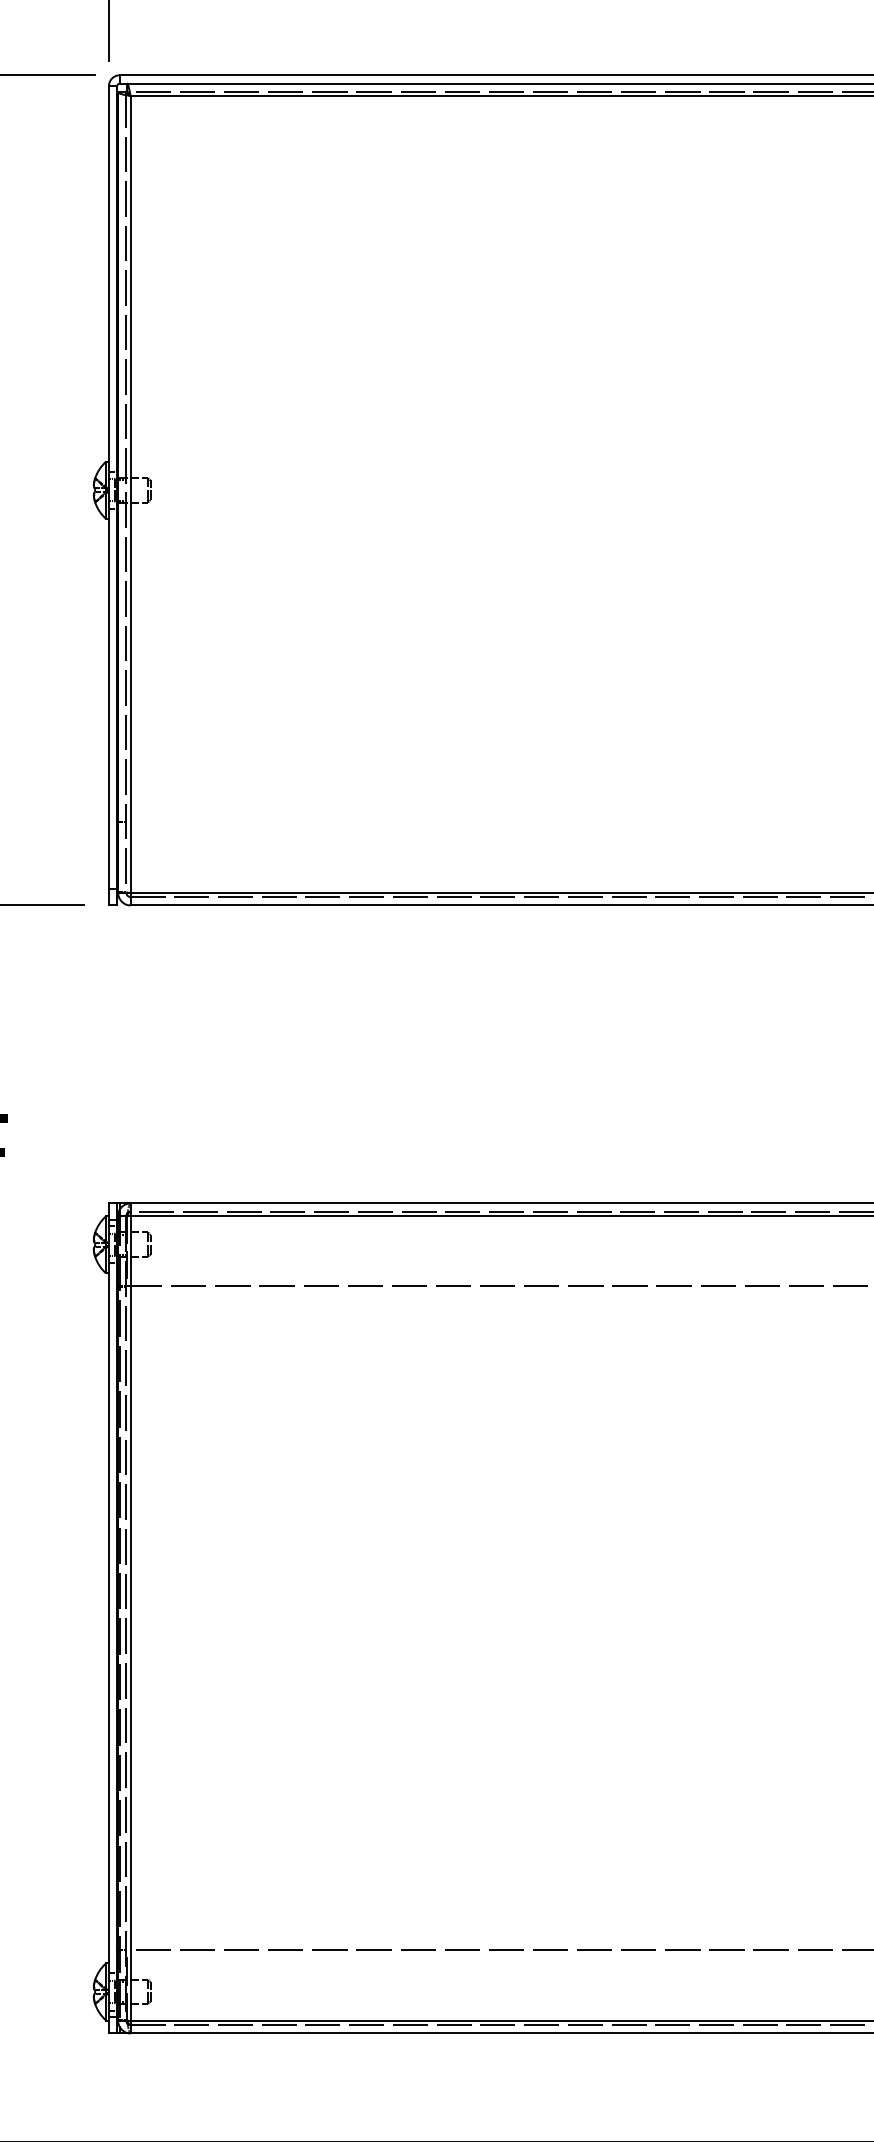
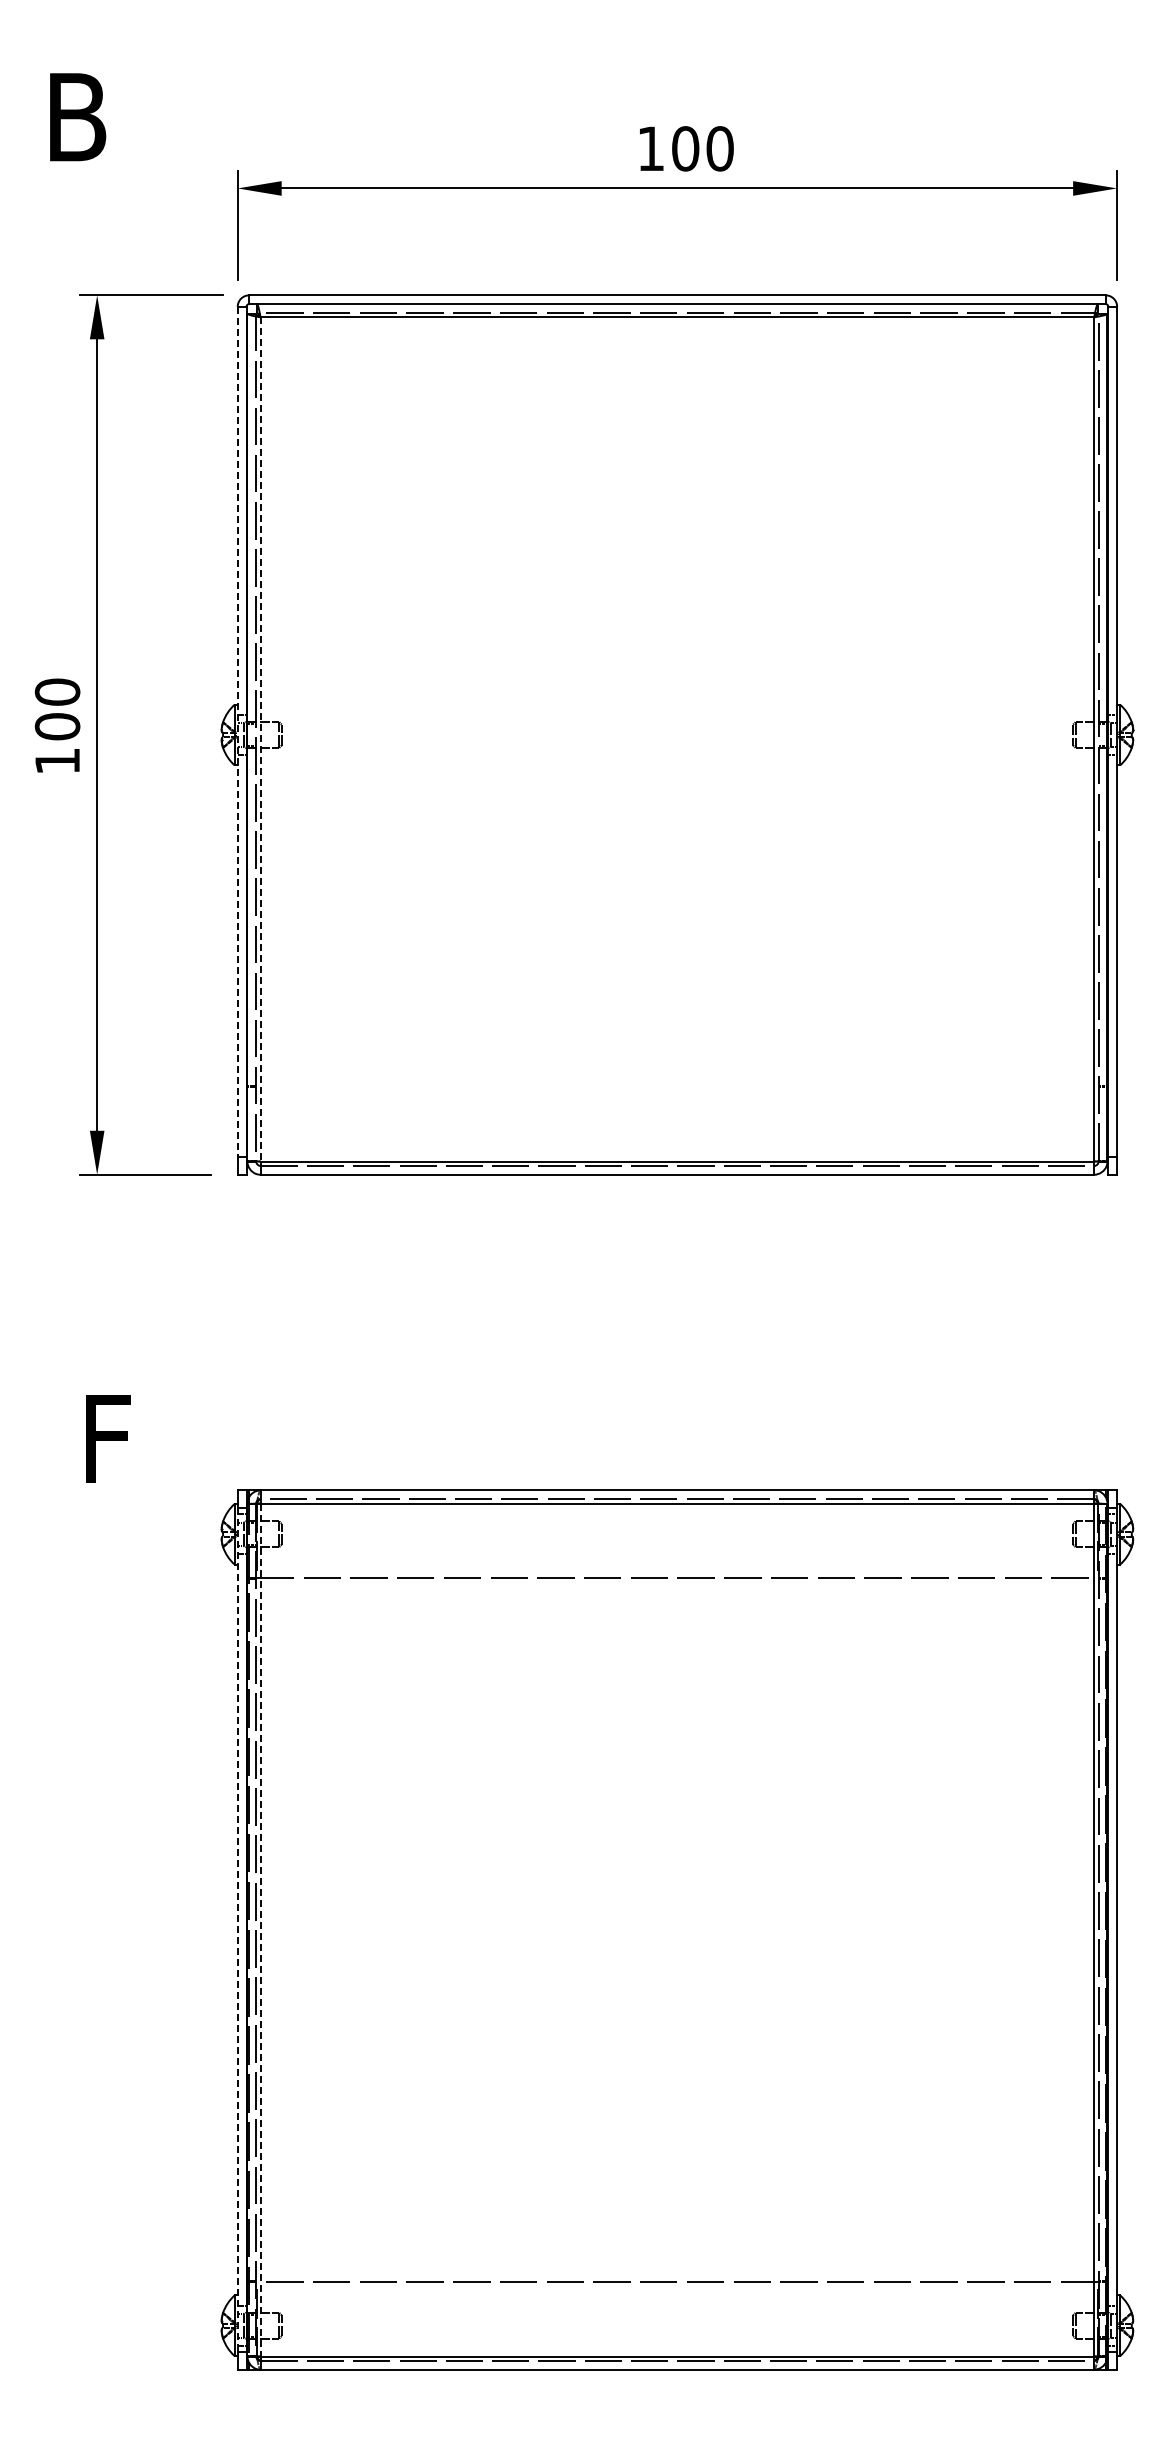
line: (108, 487) -> (237, 732), solid -> dashed
line: (130, 494) -> (260, 739), solid -> dashed
line: (108, 1618) -> (237, 1930), solid -> dashed
line: (130, 1618) -> (260, 1930), solid -> dashed

